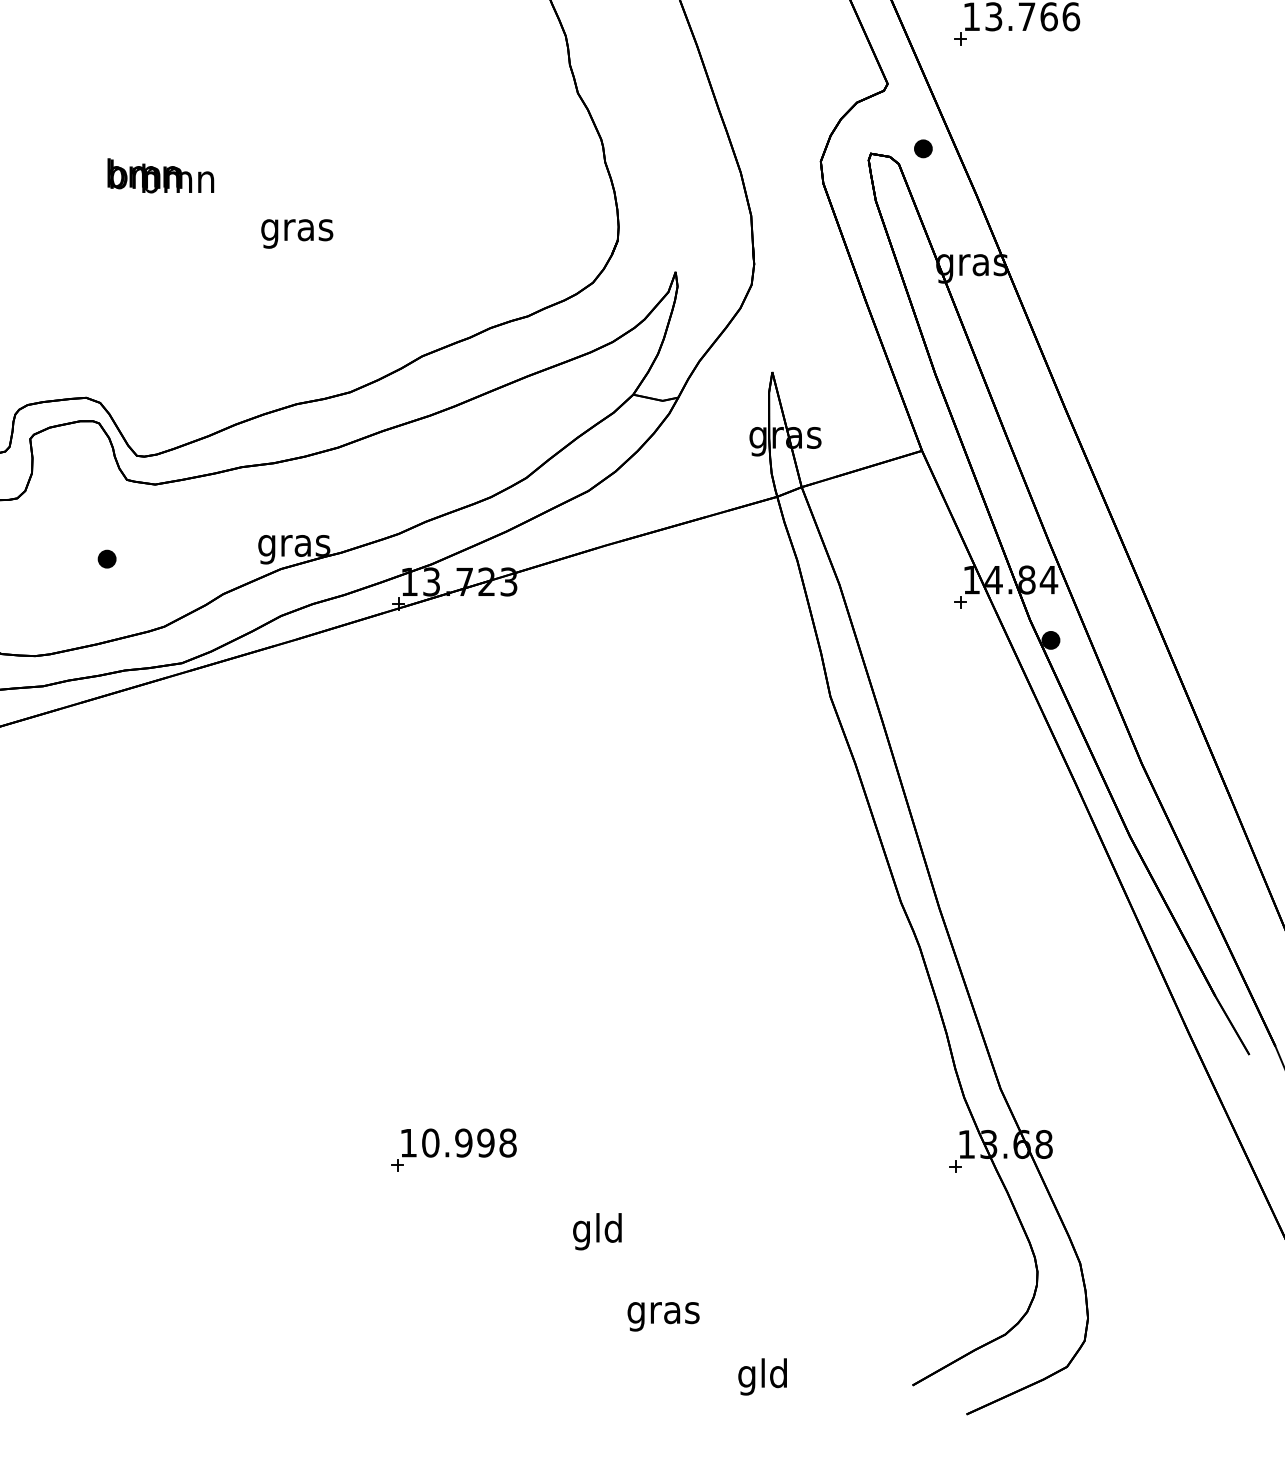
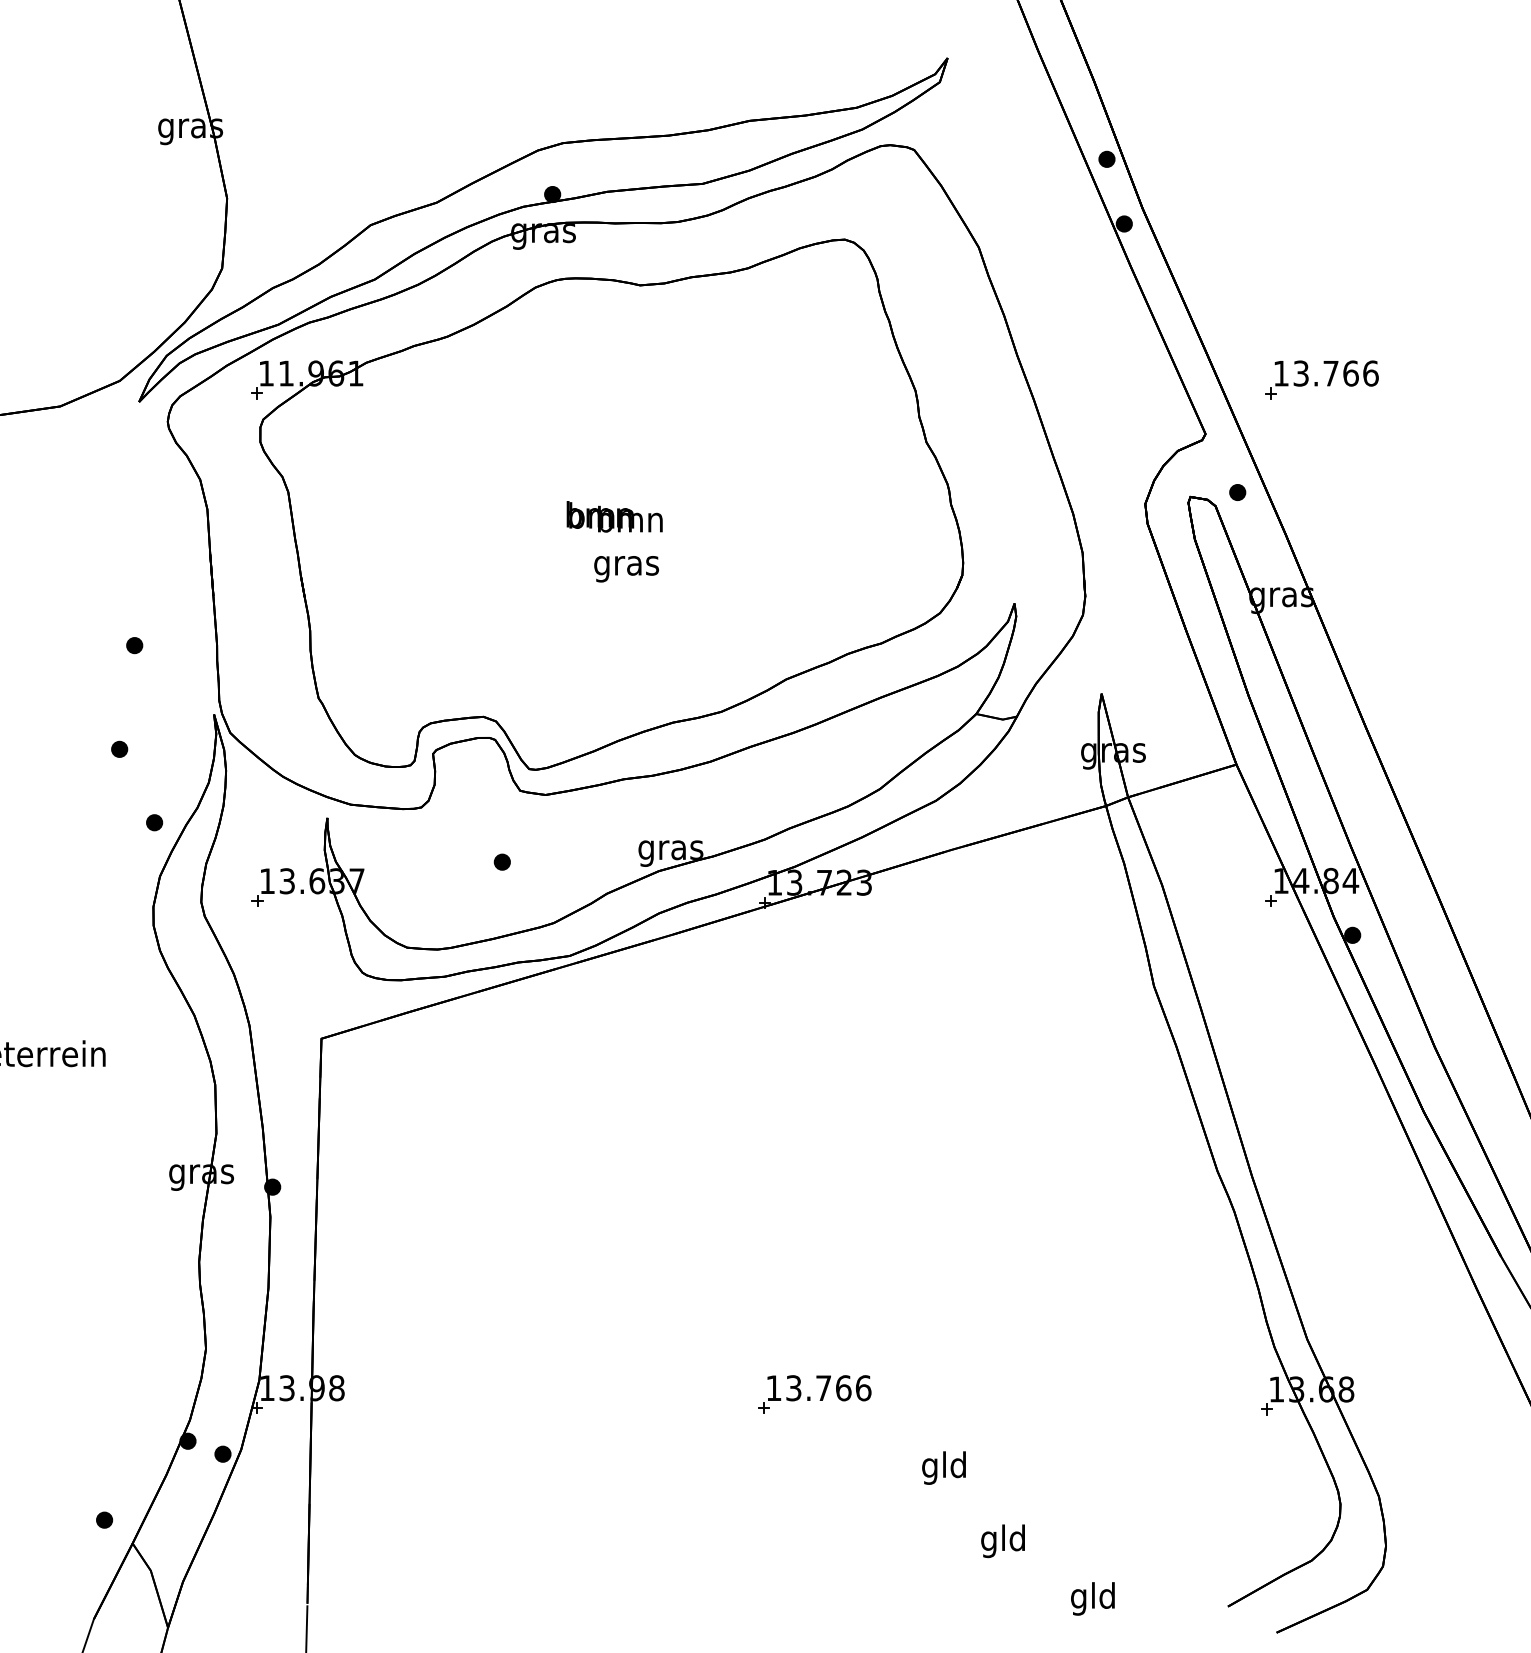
text: (160, 175) -> (614, 516), moved
text: (297, 234) -> (626, 569), moved
text: (469, 1143) -> (828, 1388), 10.998 -> 13.766
text: (663, 1313) -> (1003, 1541), gras -> gld

